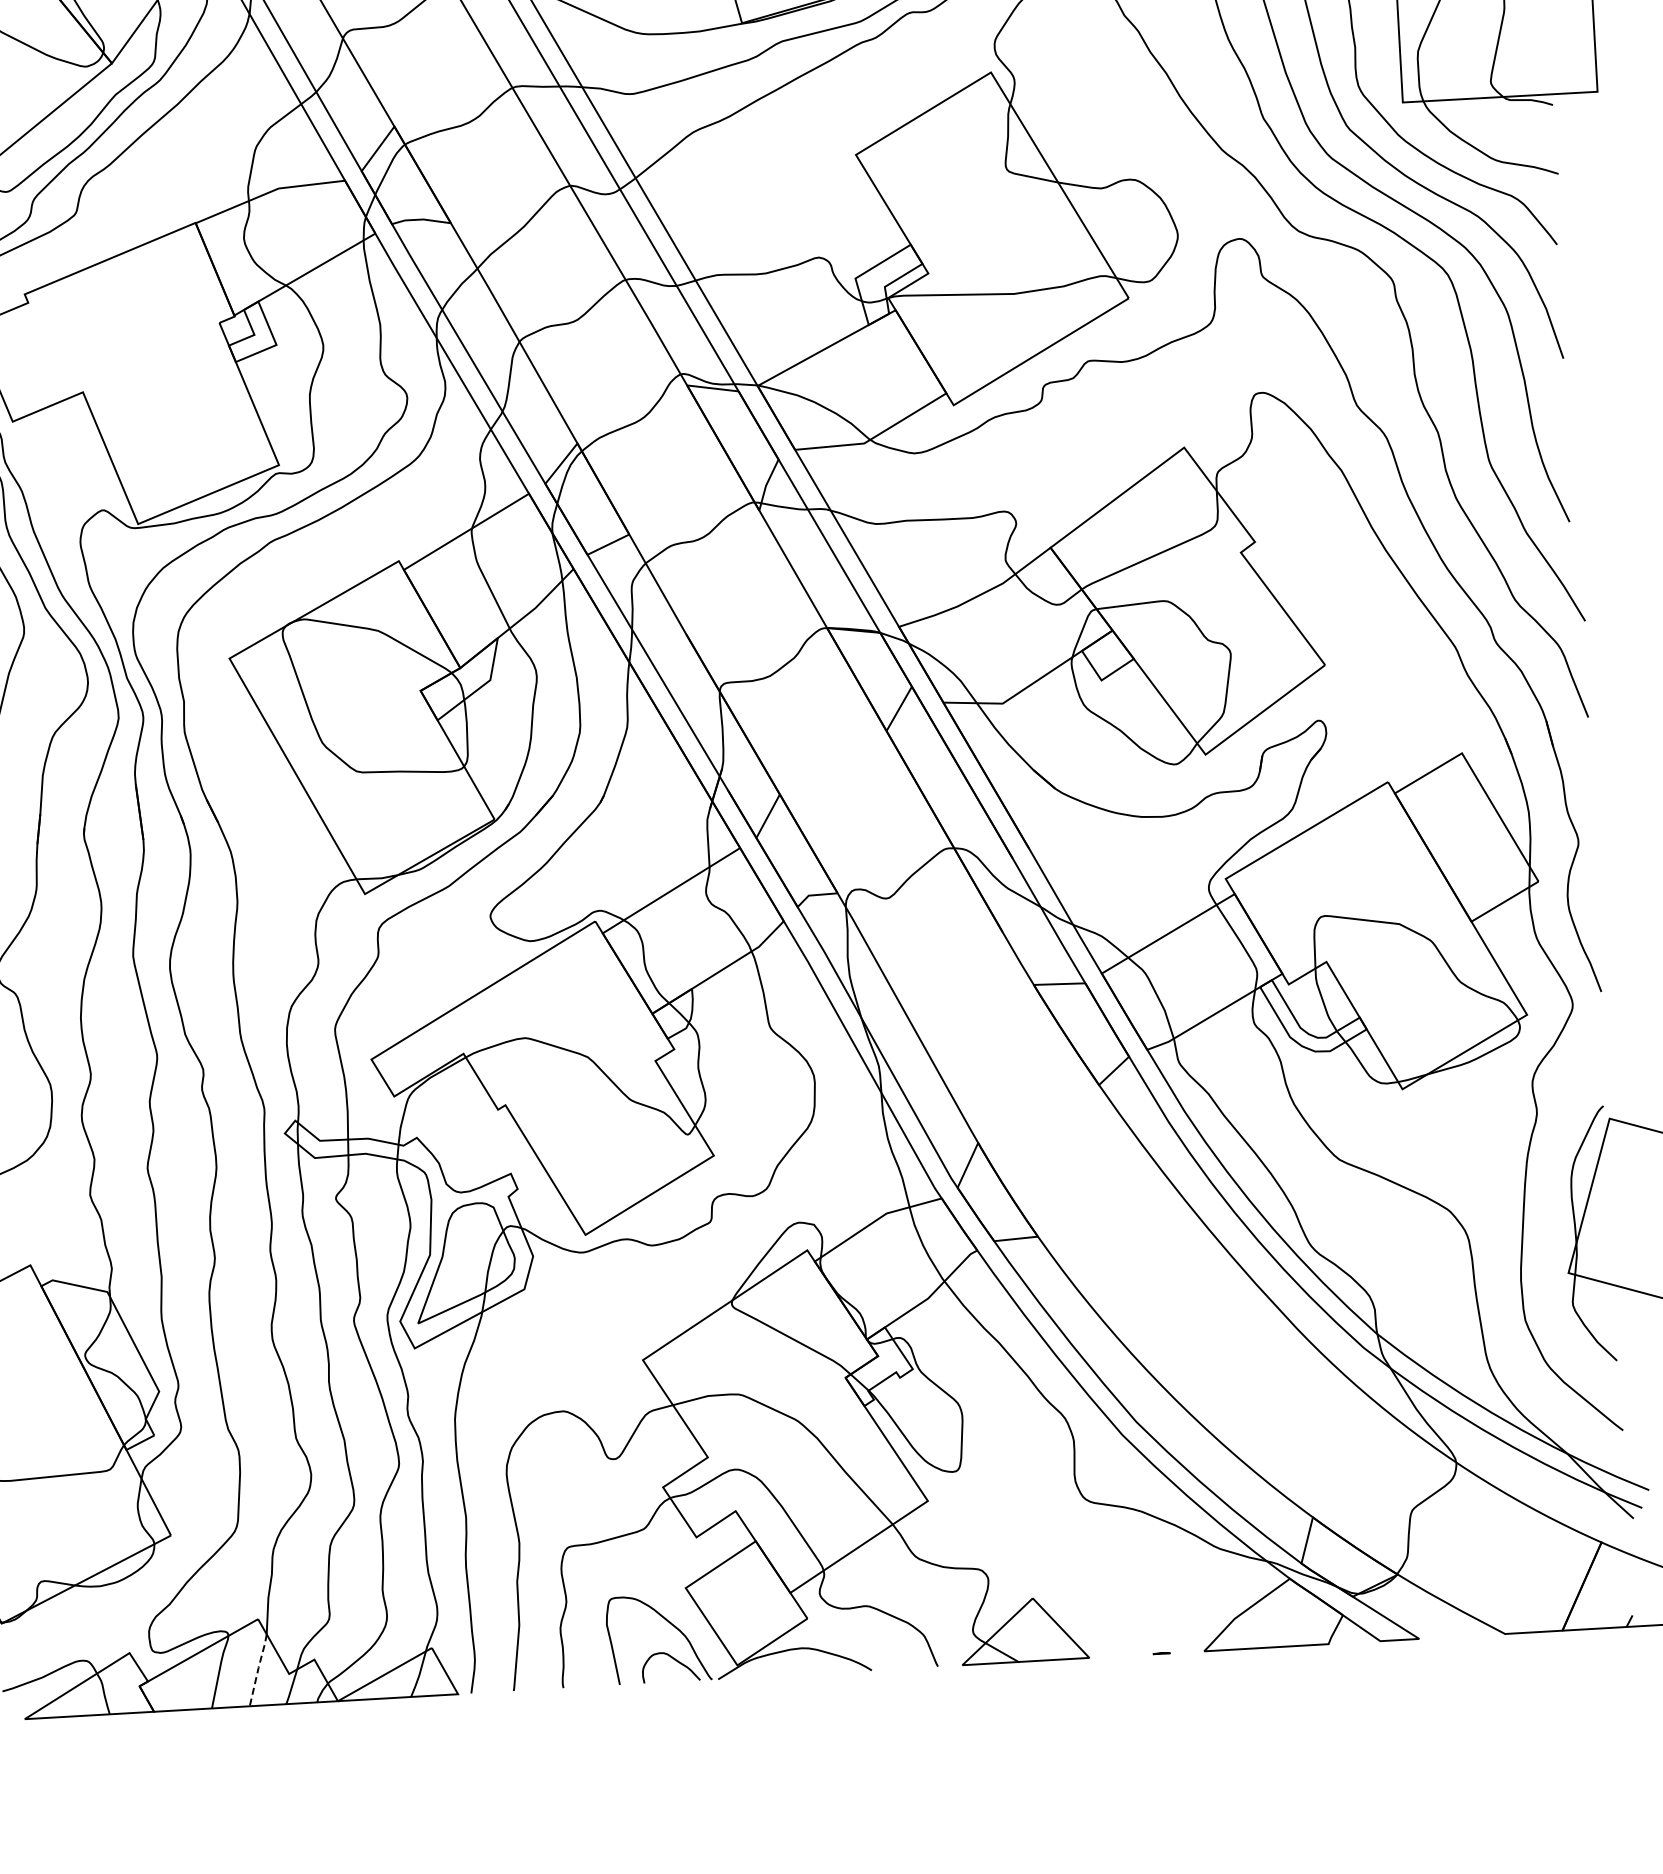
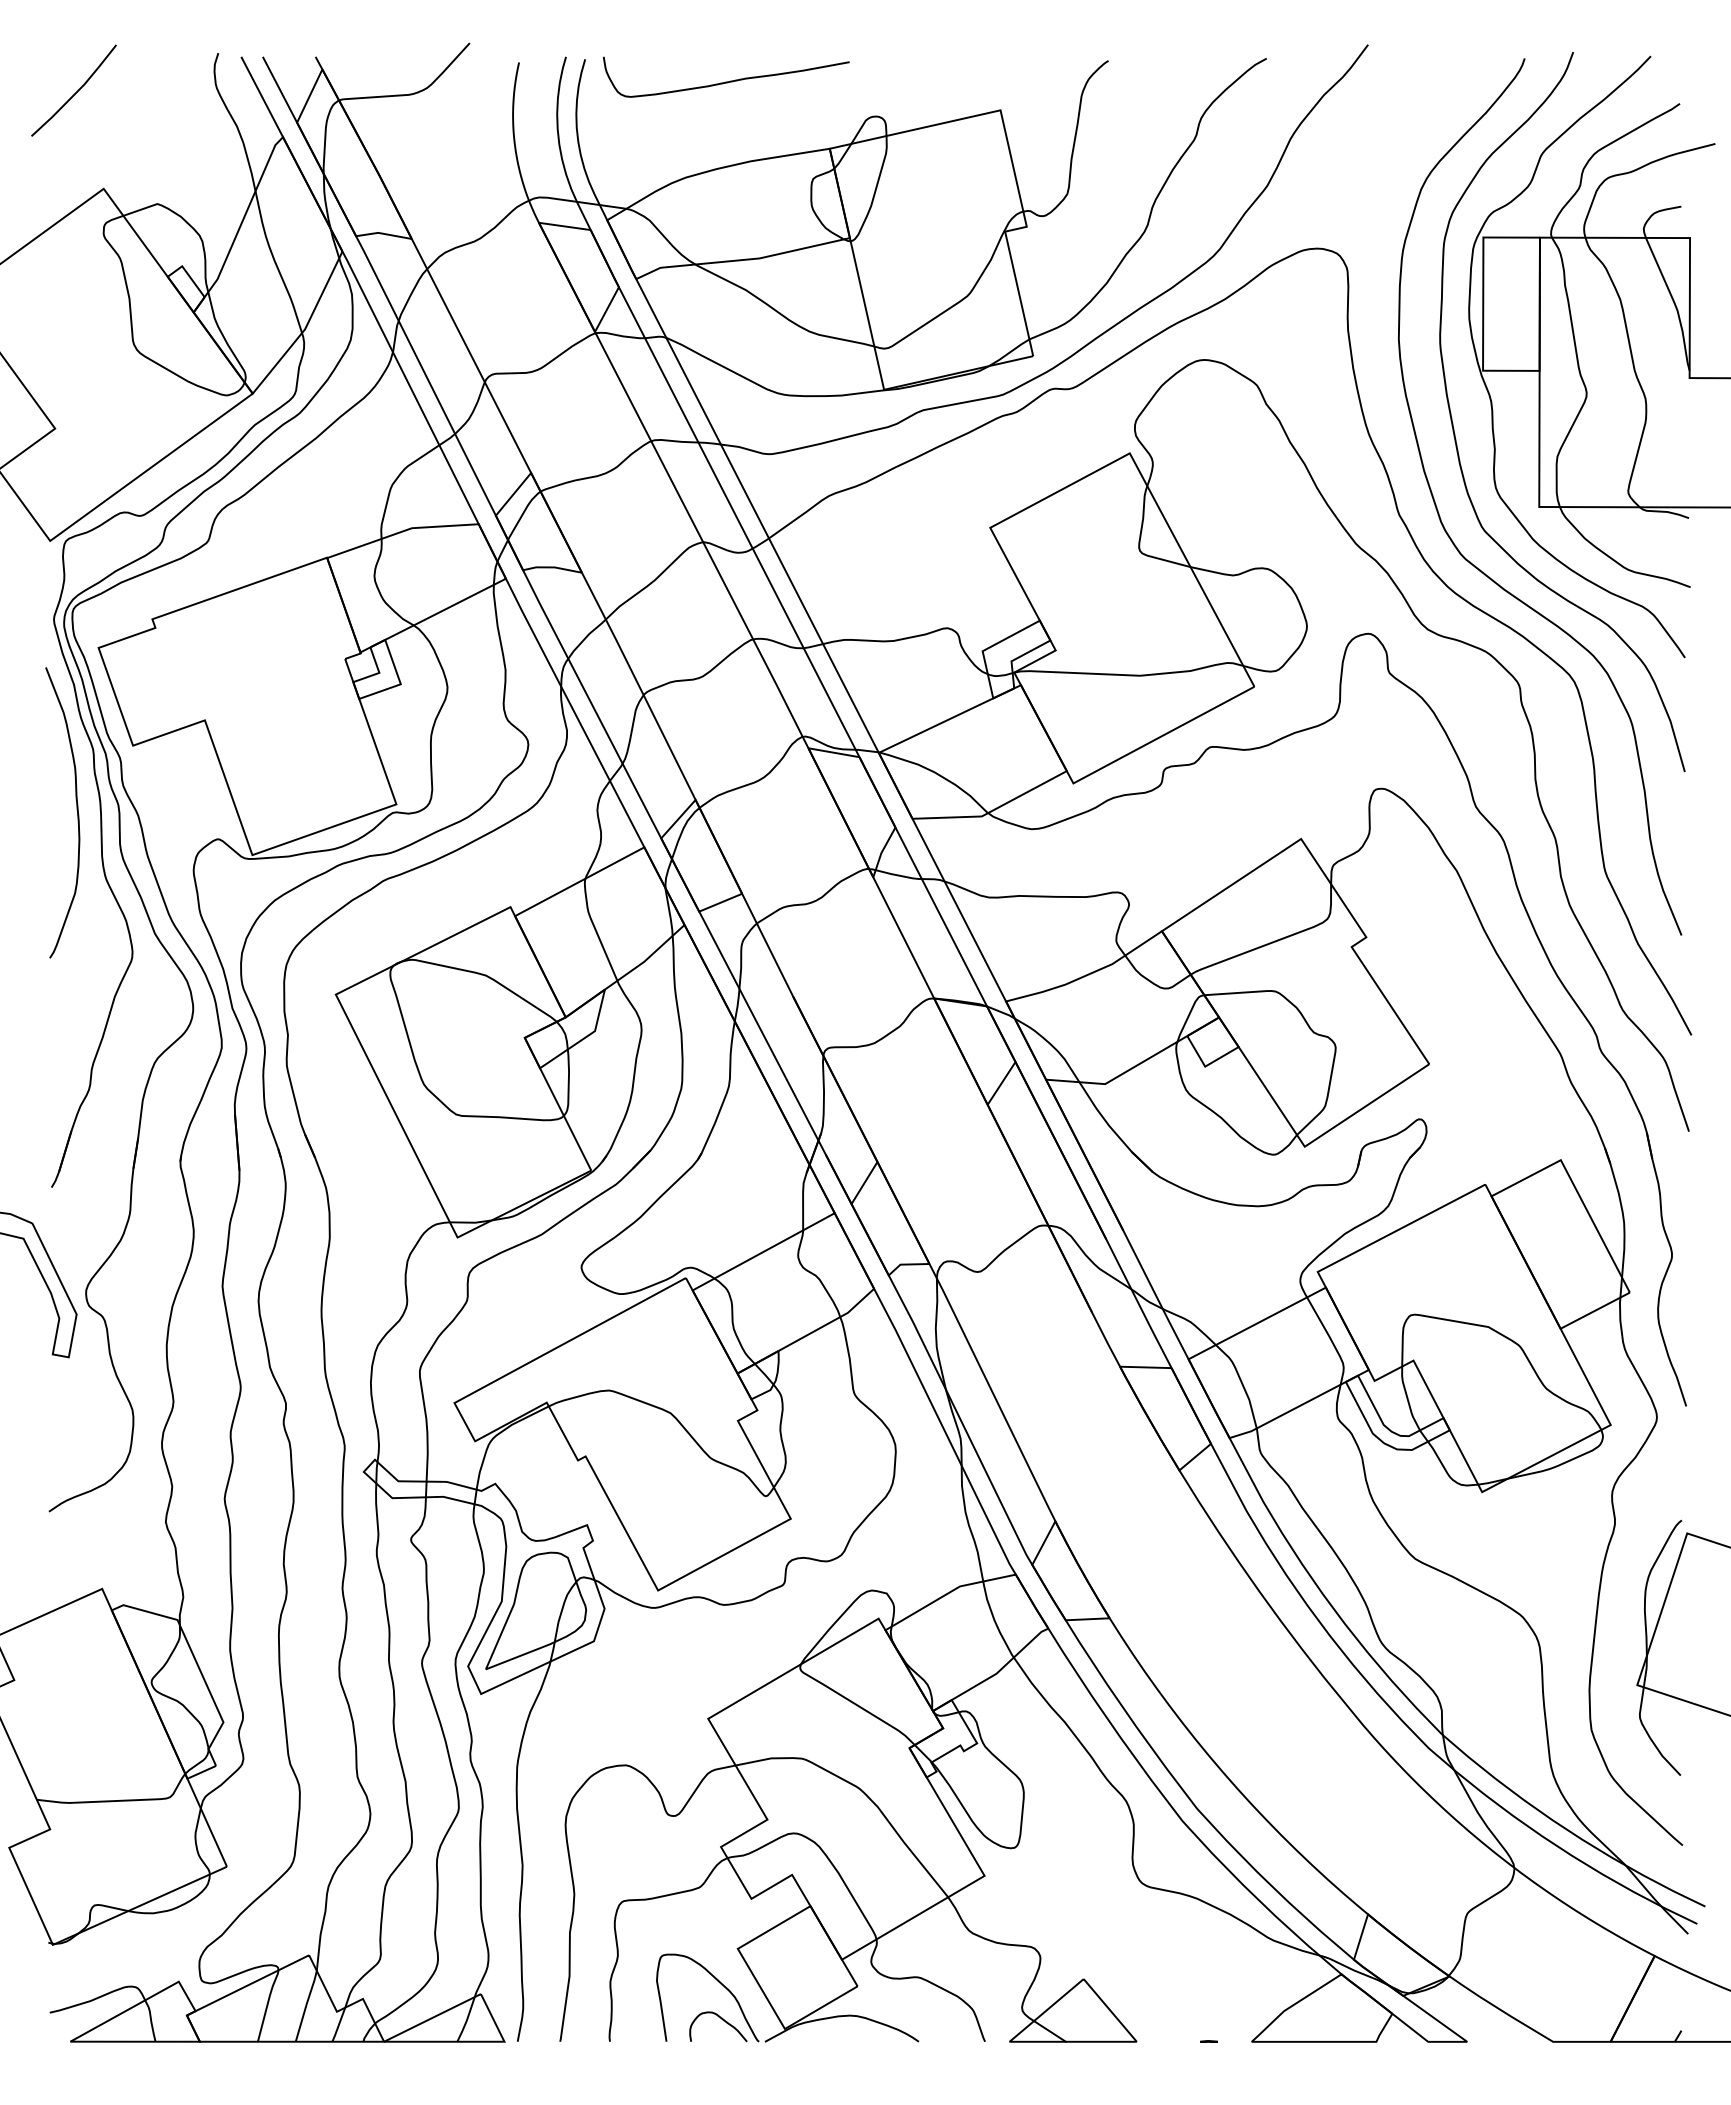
line: (258, 1669) -> (306, 2005), dashed -> solid

